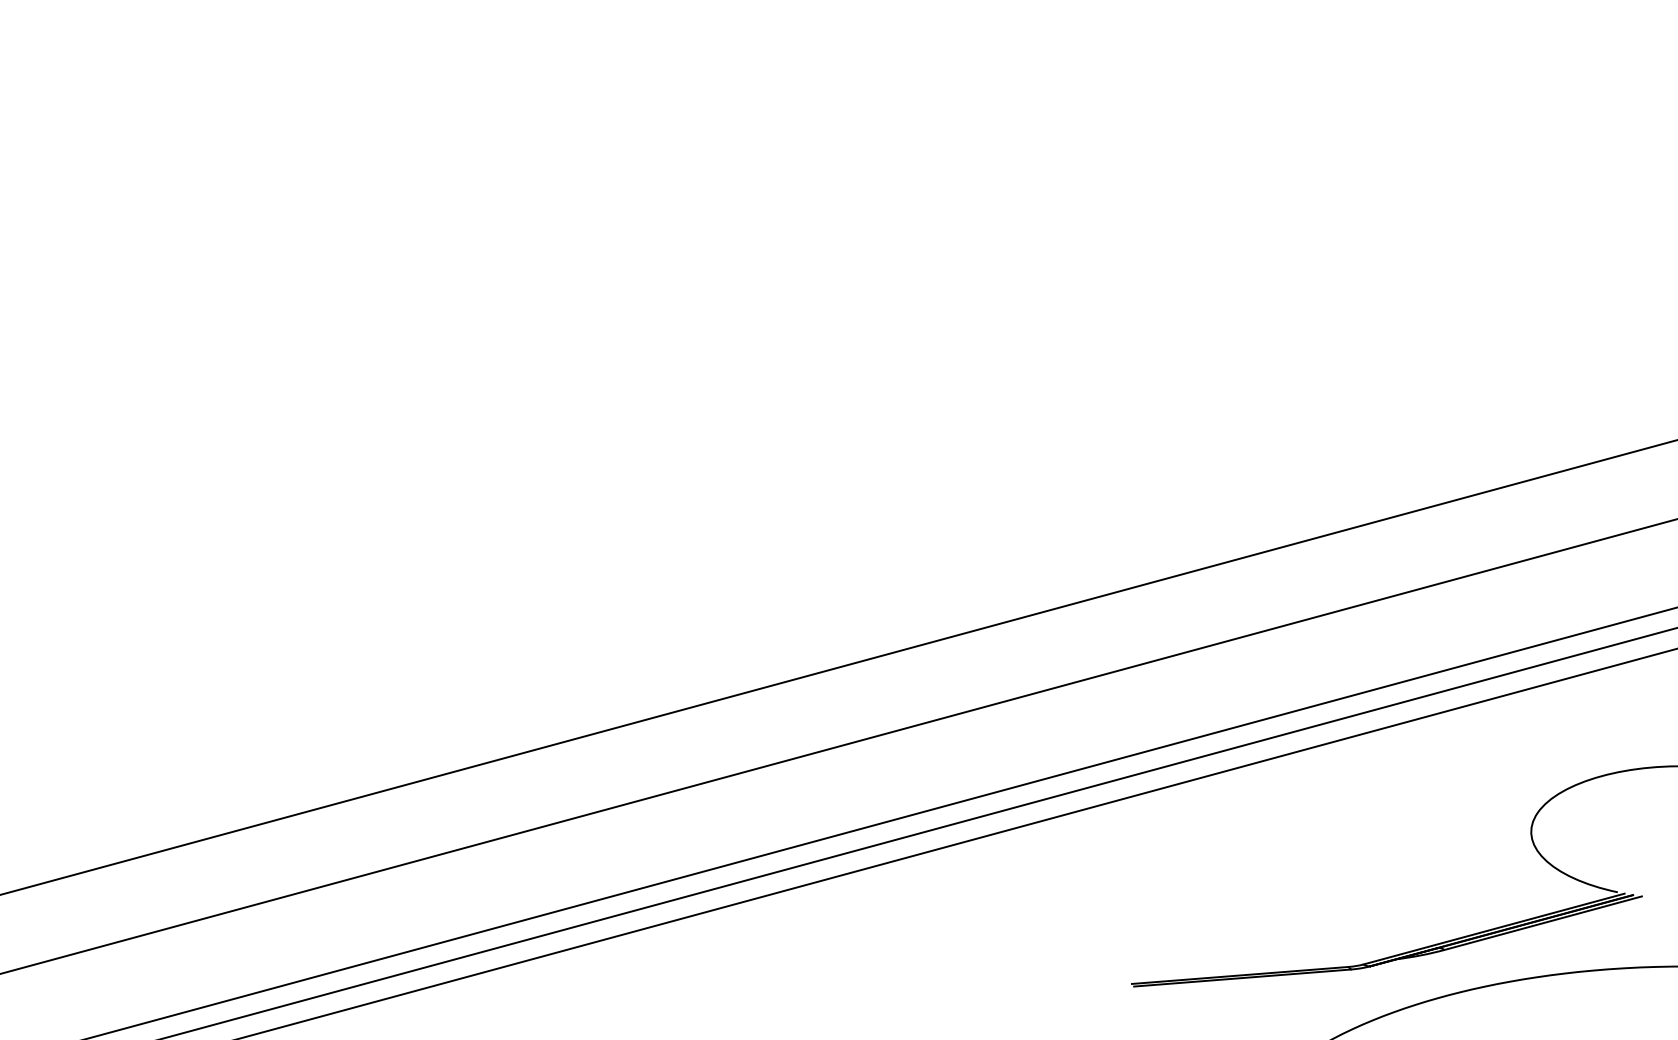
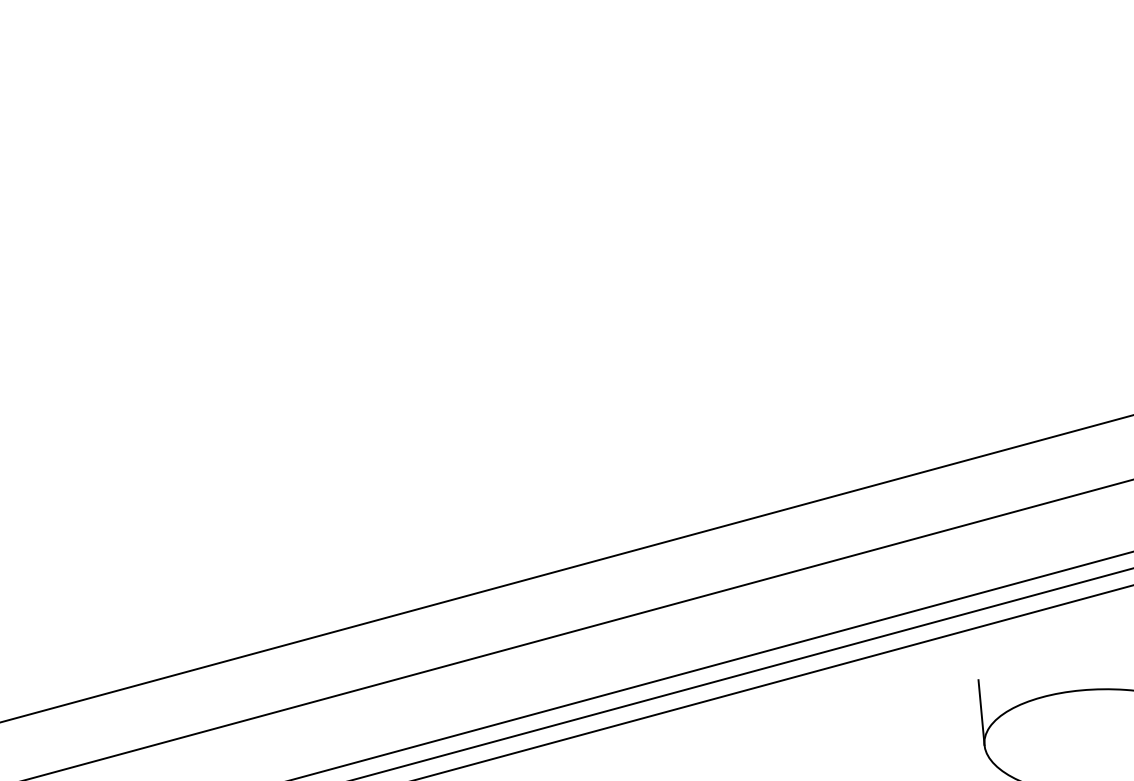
line: (1527, 794) -> (981, 712), added

